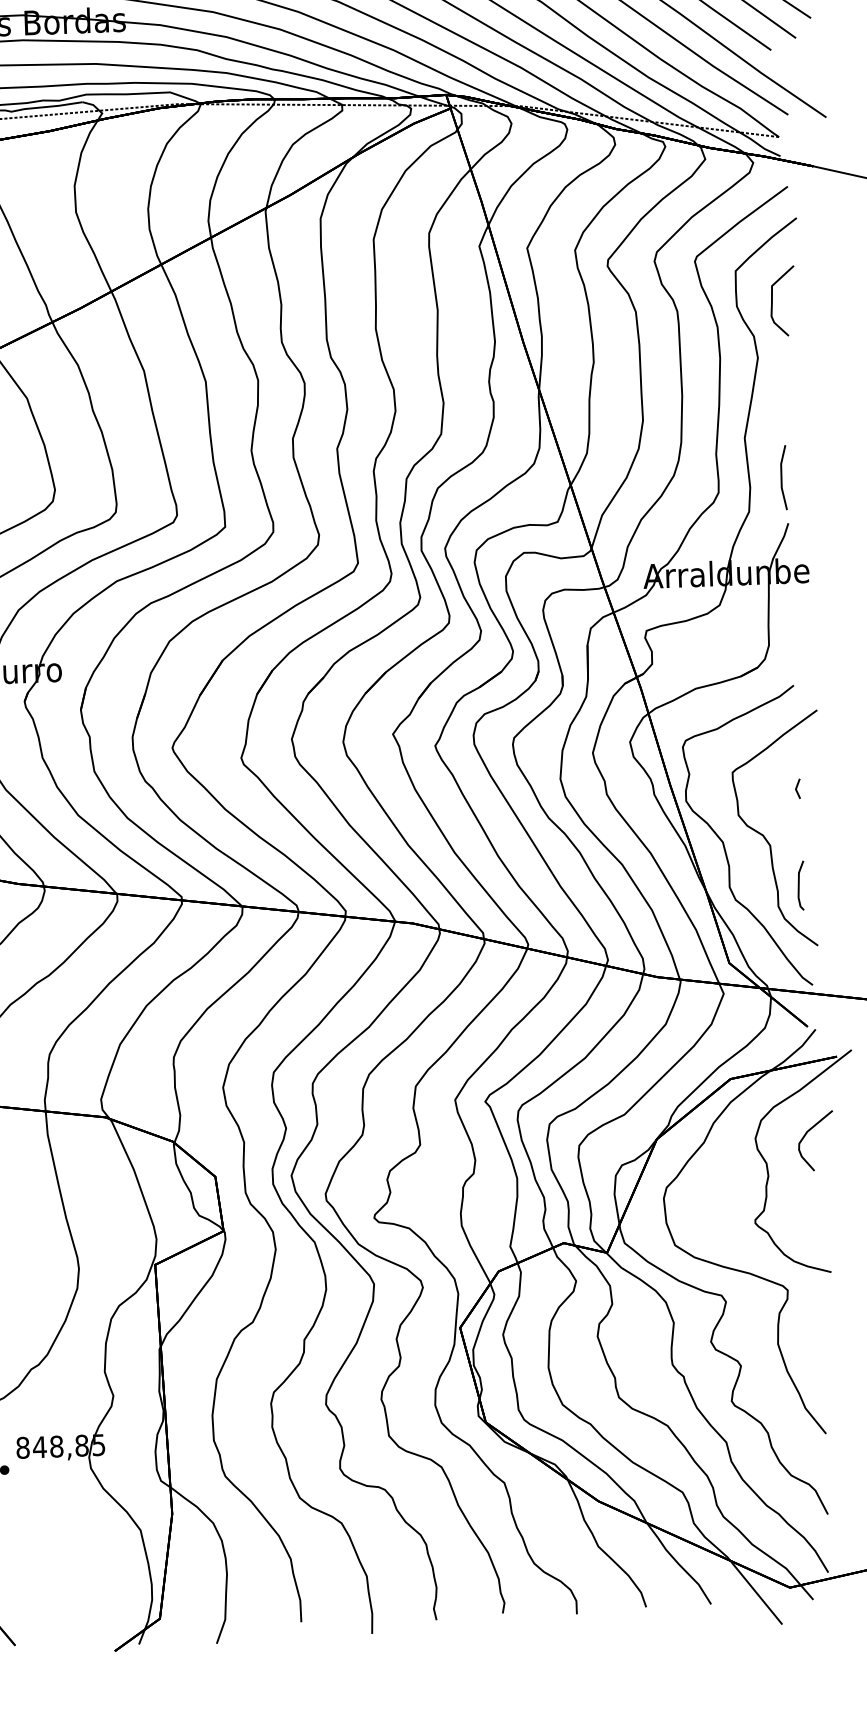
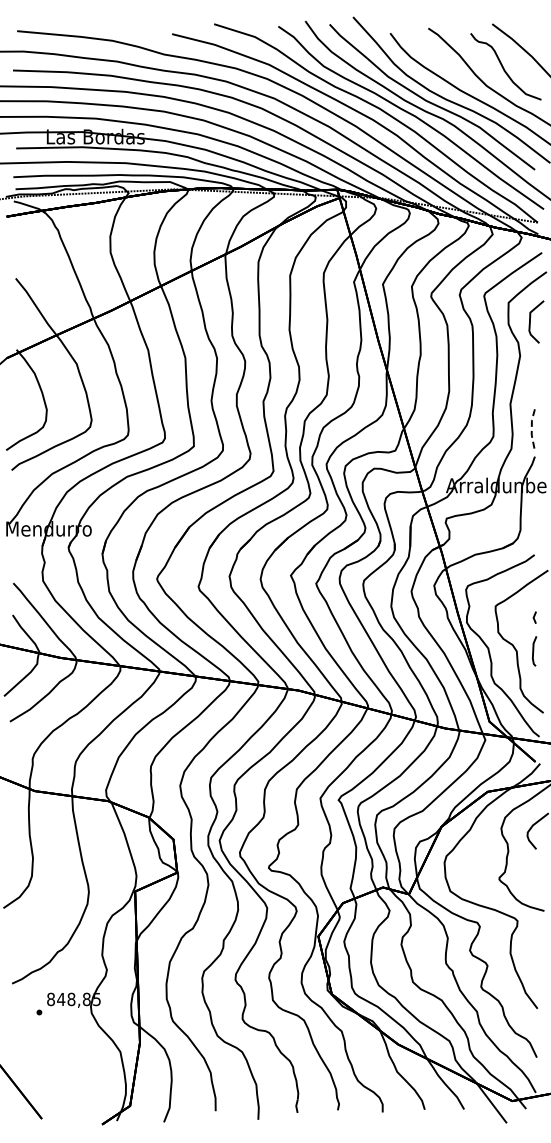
line: (780, 477) -> (531, 428), solid -> dashed
line: (800, 885) -> (534, 651), moved

